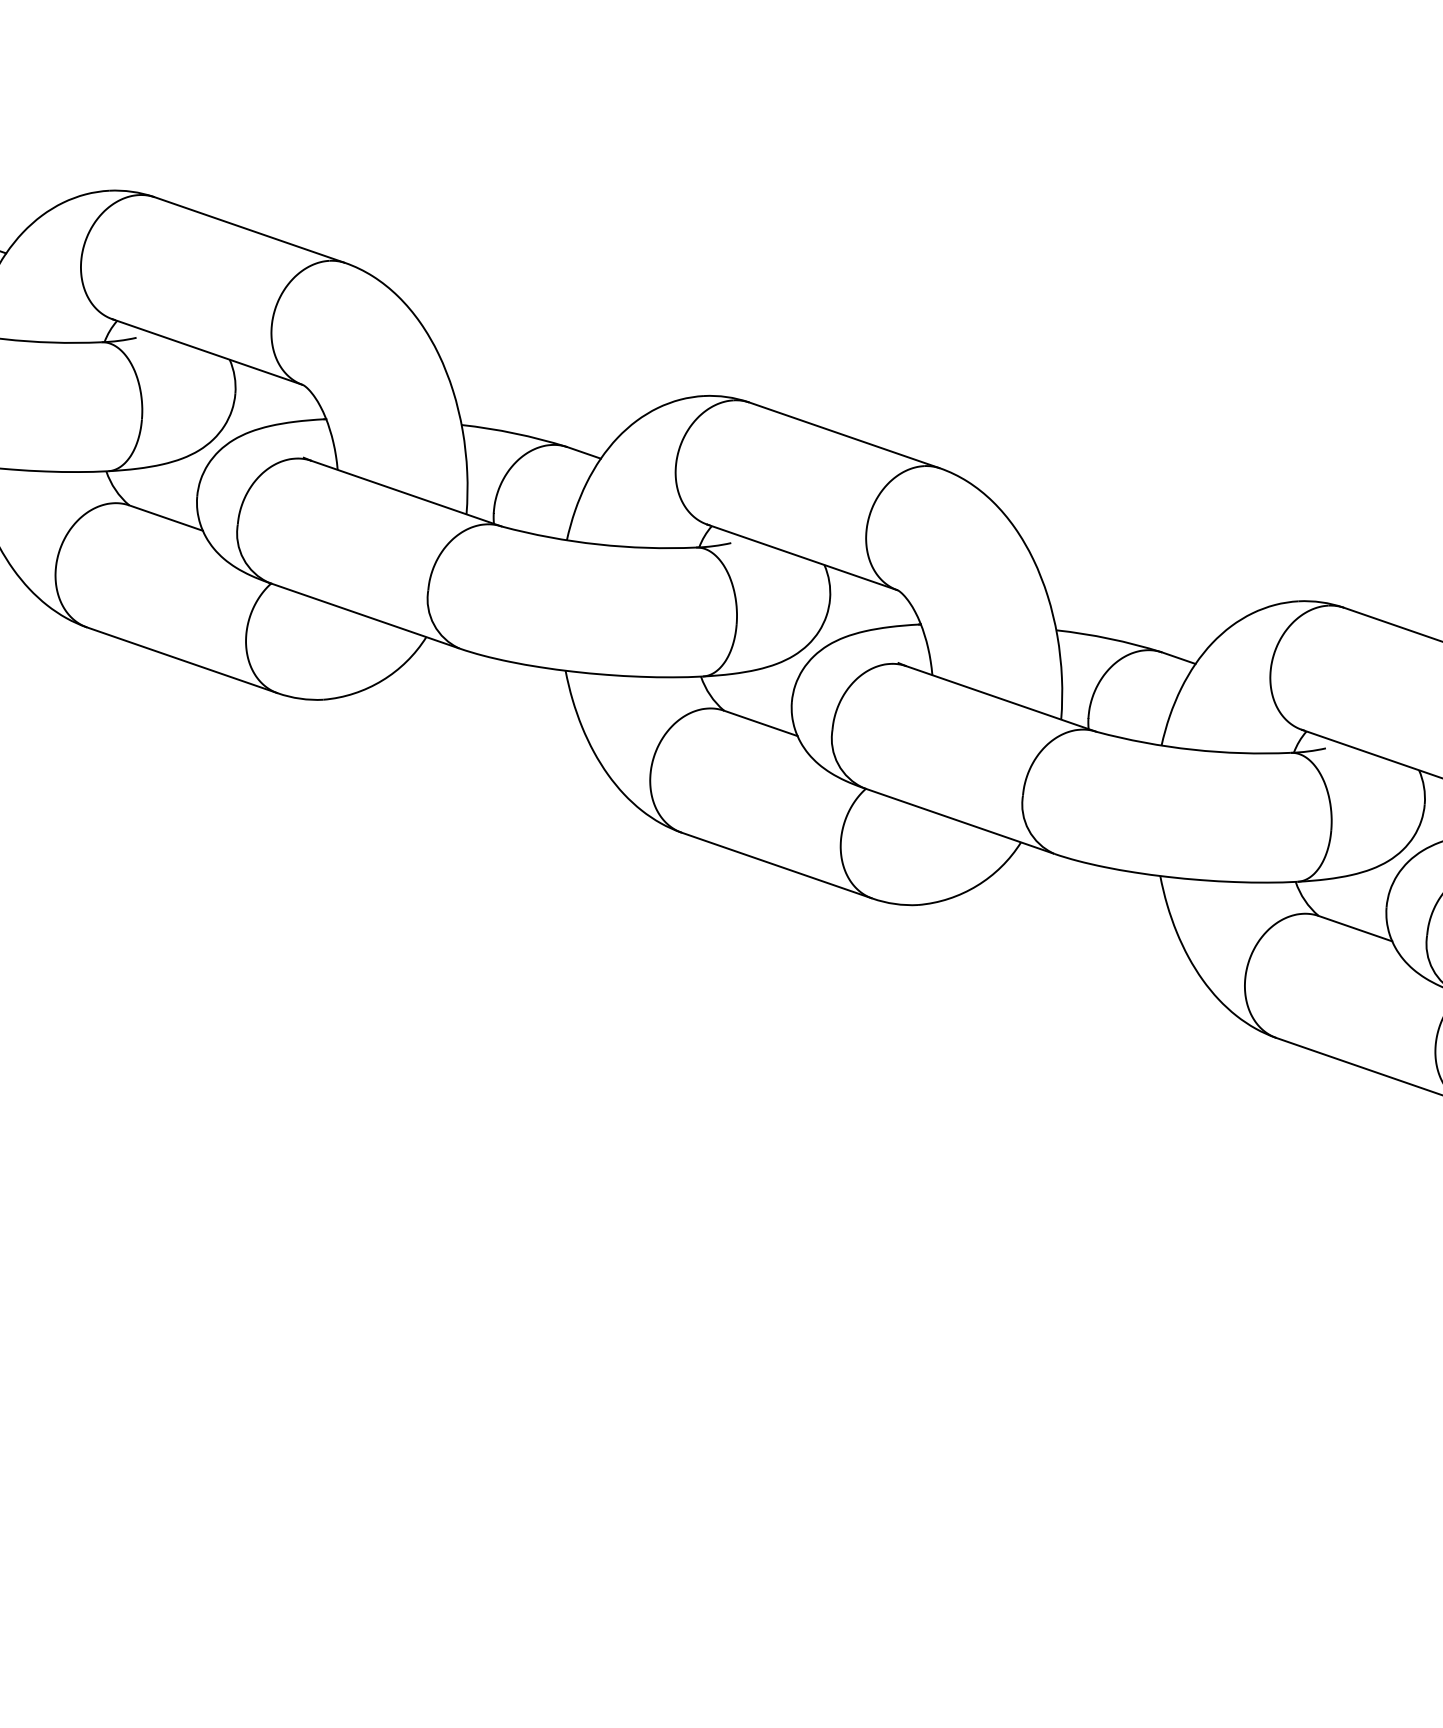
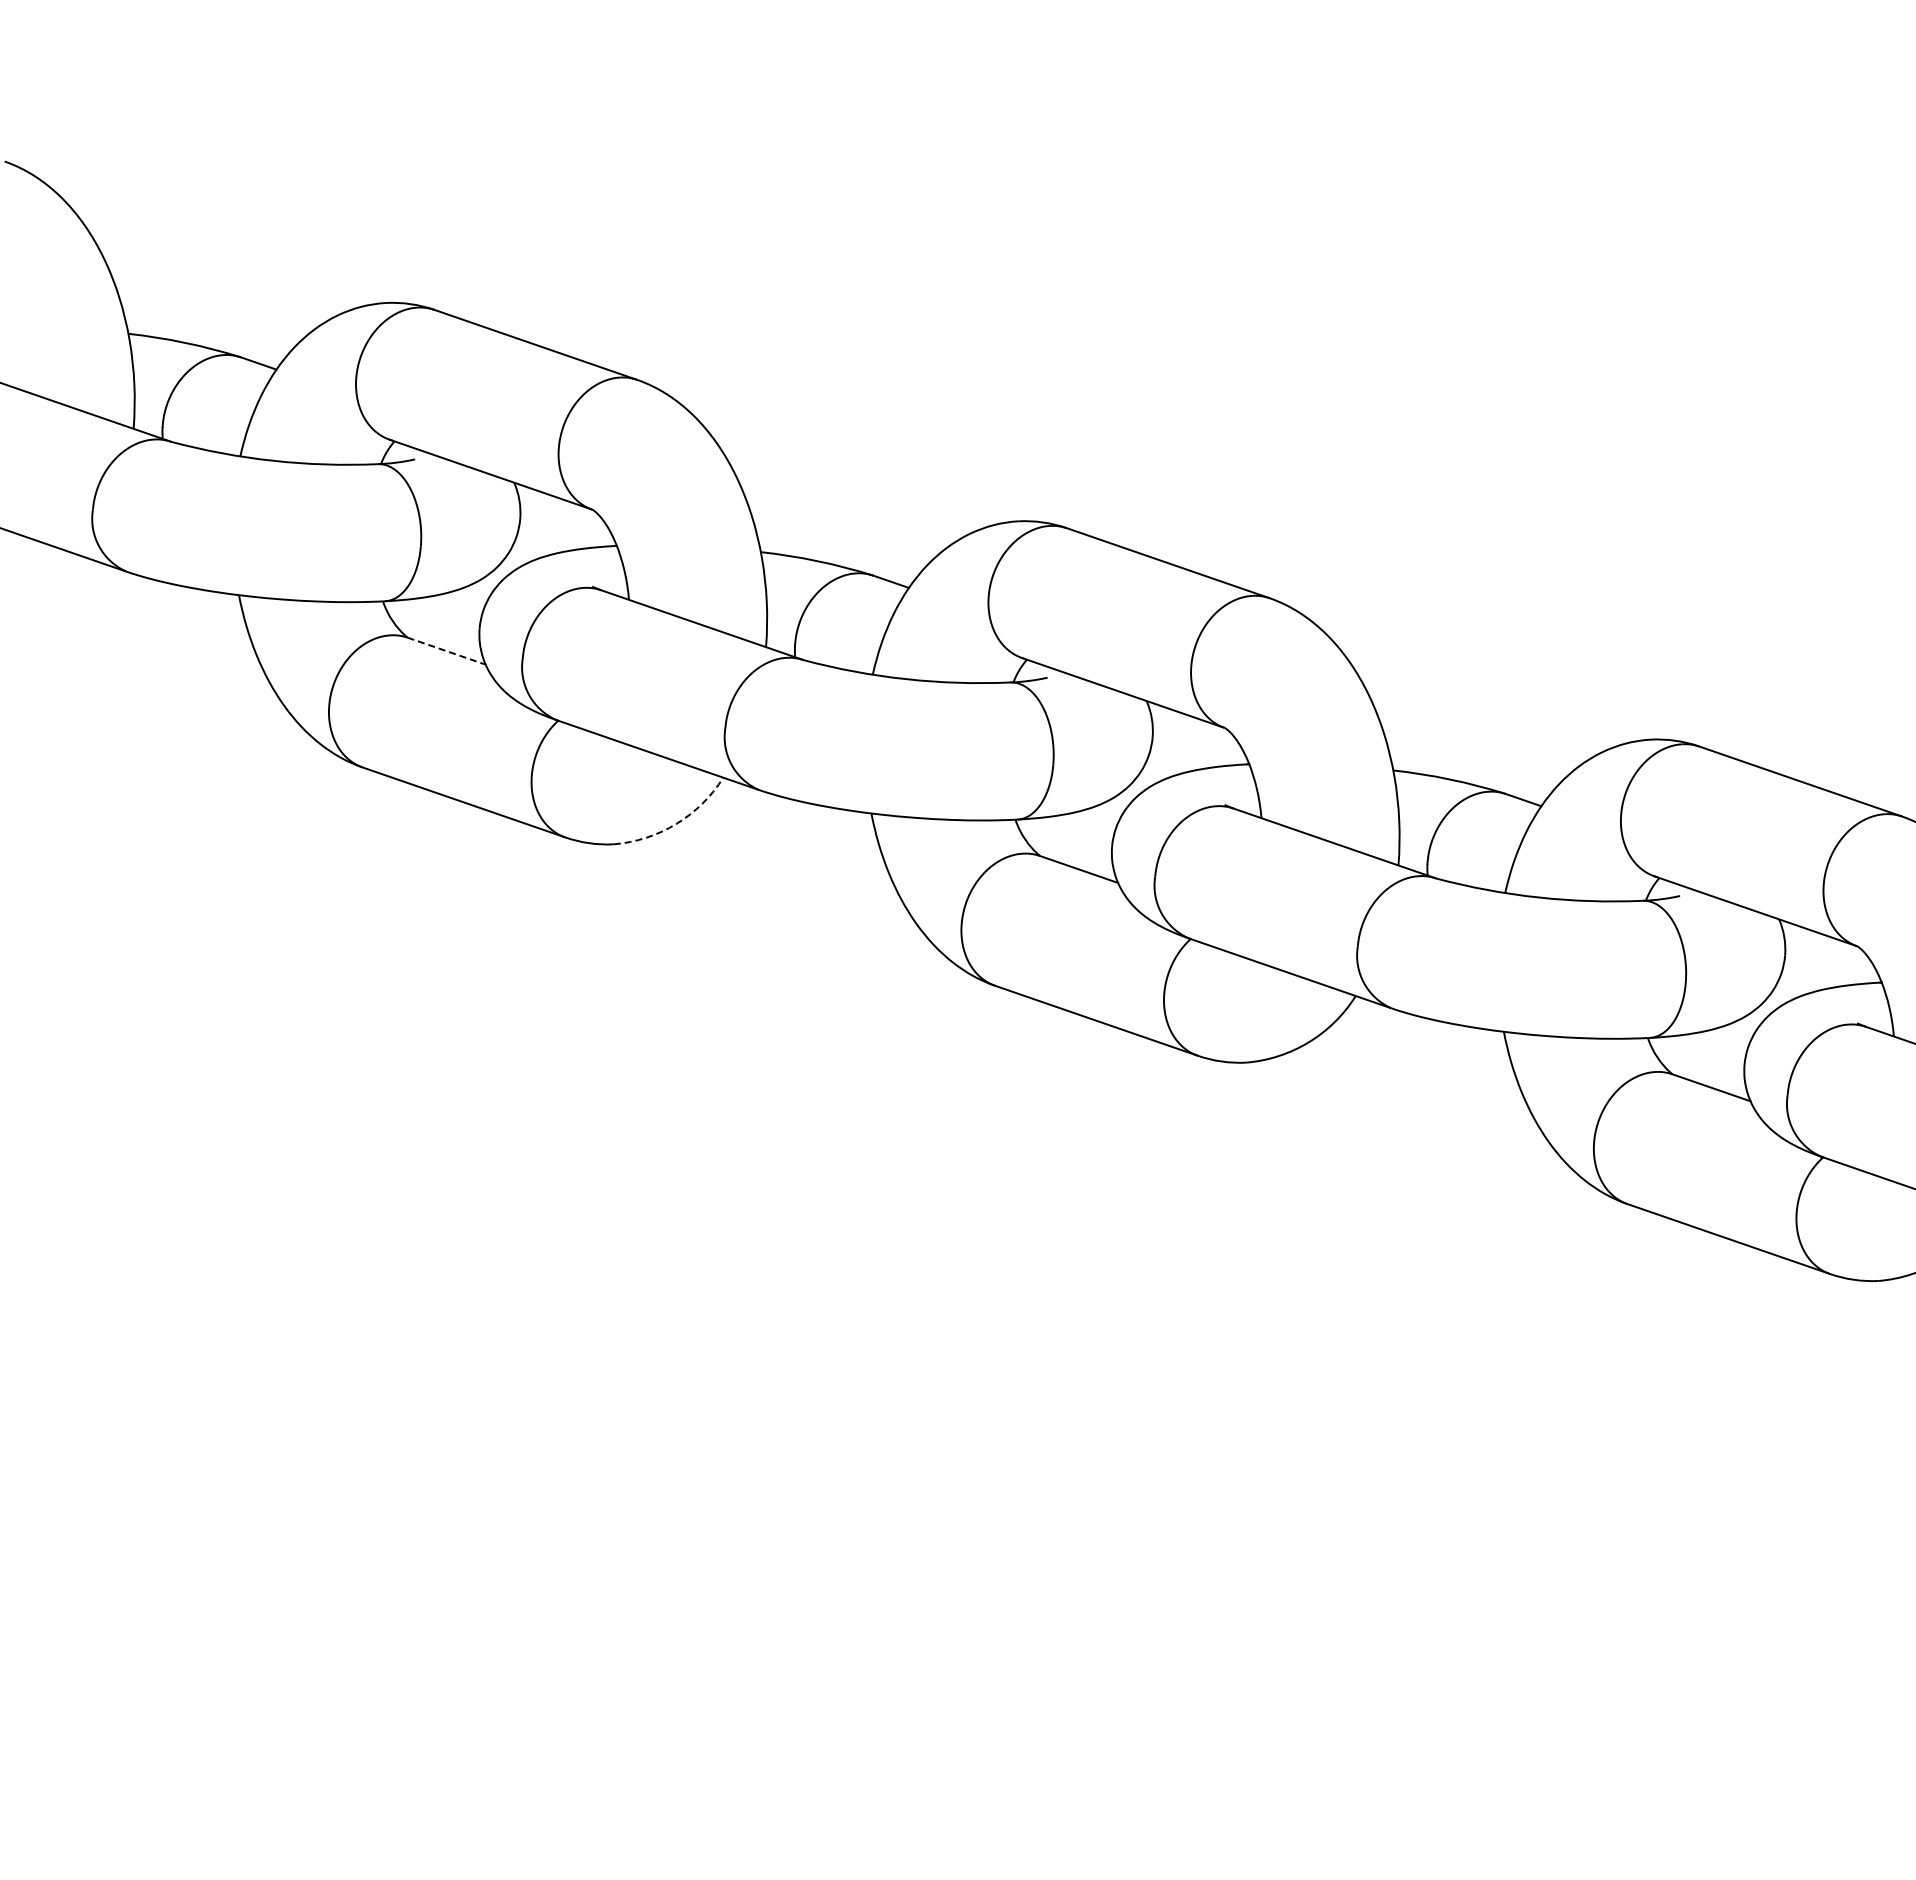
line: (166, 518) -> (447, 651), solid -> dashed
arc: (382, 680) -> (676, 823), solid -> dashed

